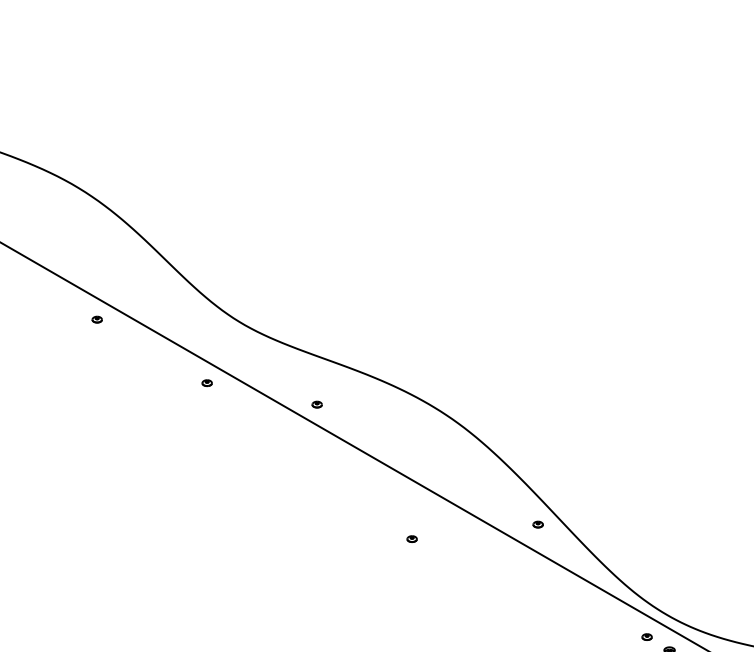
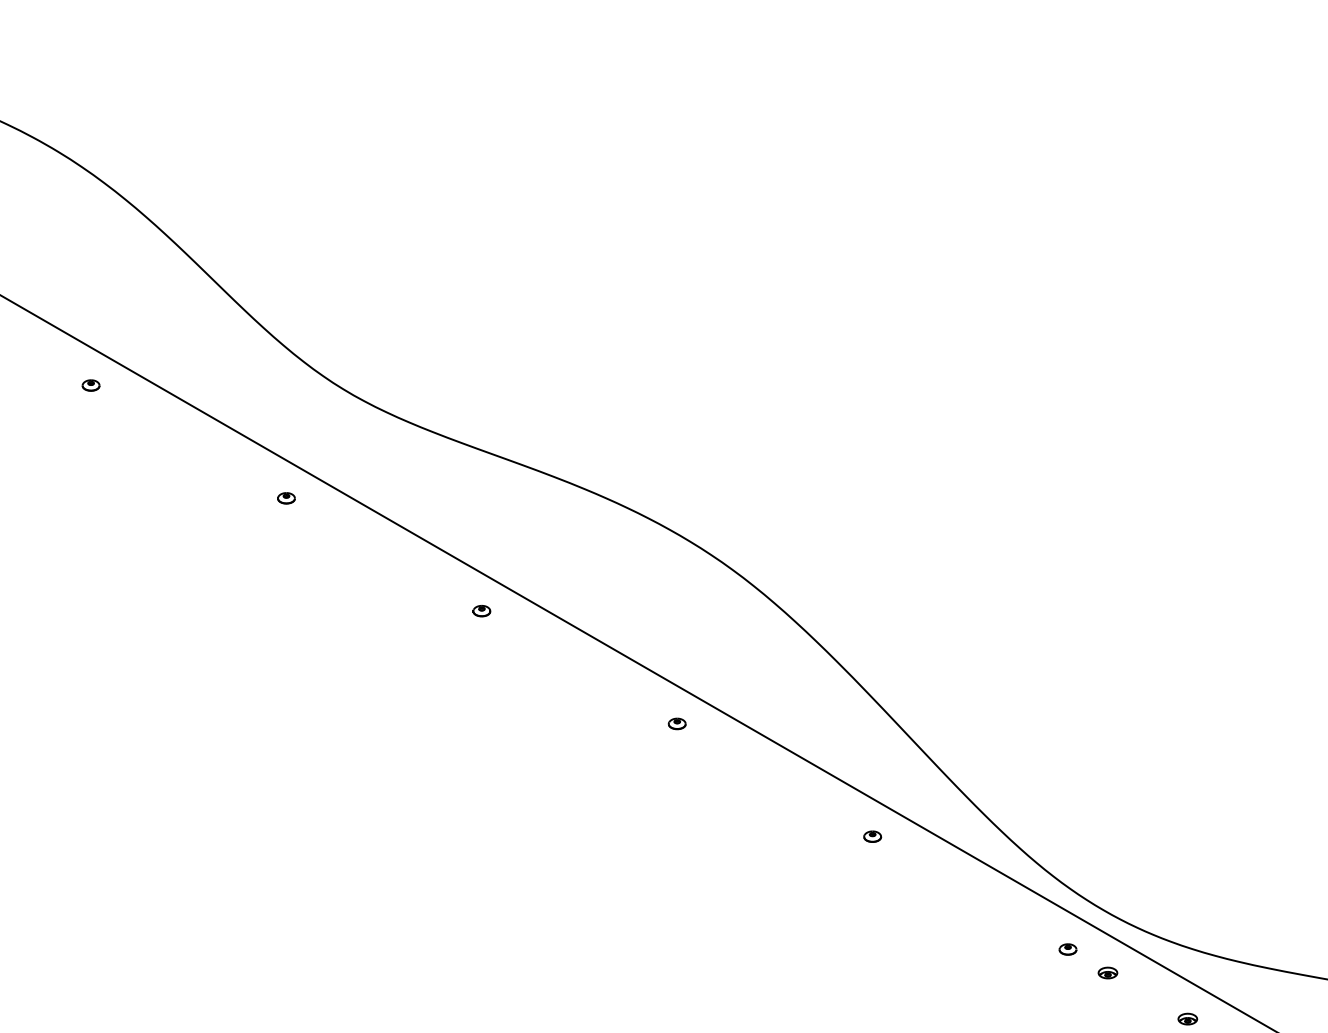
part: (316, 404) -> (480, 610), moved
part: (537, 524) -> (871, 836), moved
part: (411, 538) -> (676, 722), moved

